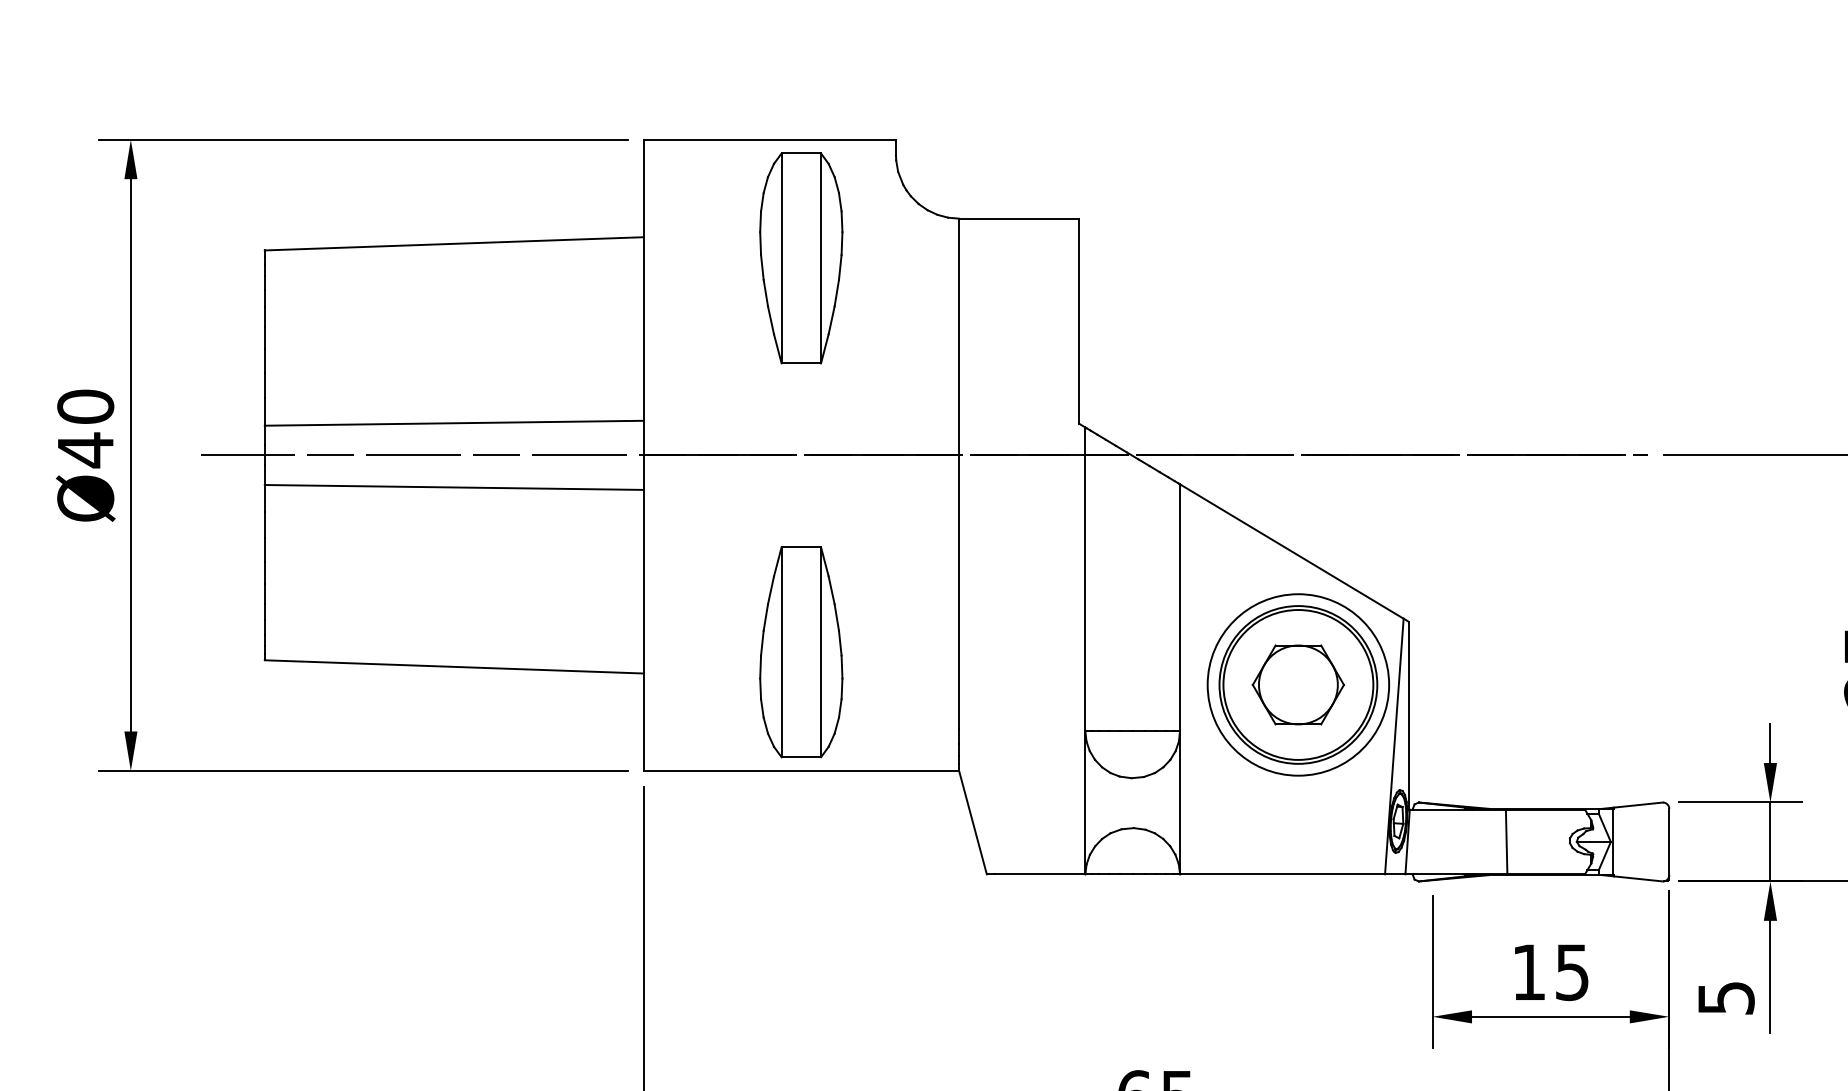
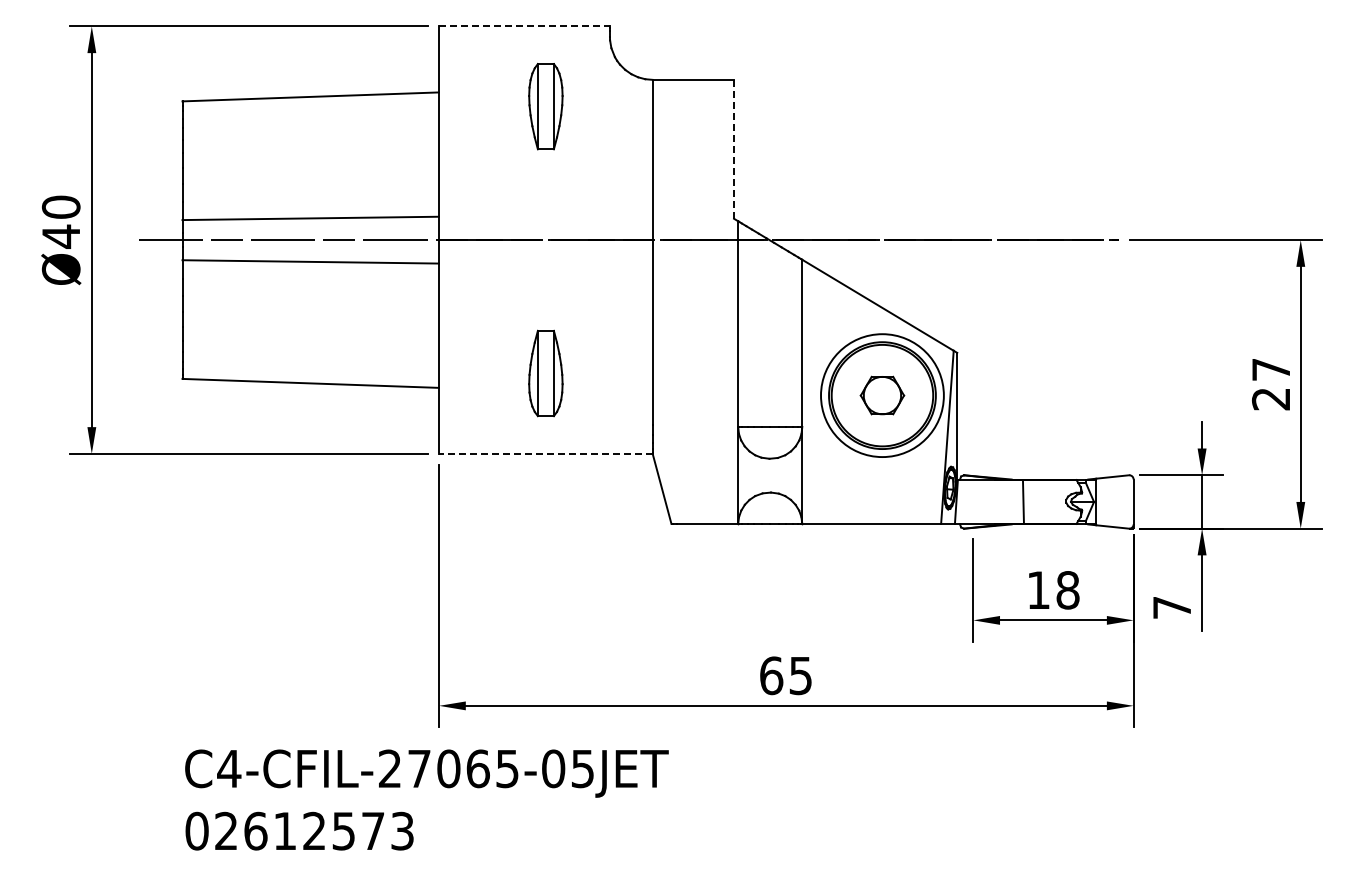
line: (769, 139) -> (524, 26), solid -> dashed
part: (800, 257) -> (545, 106), size x0.6
line: (1079, 320) -> (734, 148), solid -> dashed
part: (800, 652) -> (545, 373), size x0.6
part: (1298, 684) -> (882, 395), size x0.7
line: (800, 770) -> (545, 453), solid -> dashed
text: (1571, 972) -> (1067, 590), 15 -> 18
text: (1726, 997) -> (1172, 607), 5 -> 7

